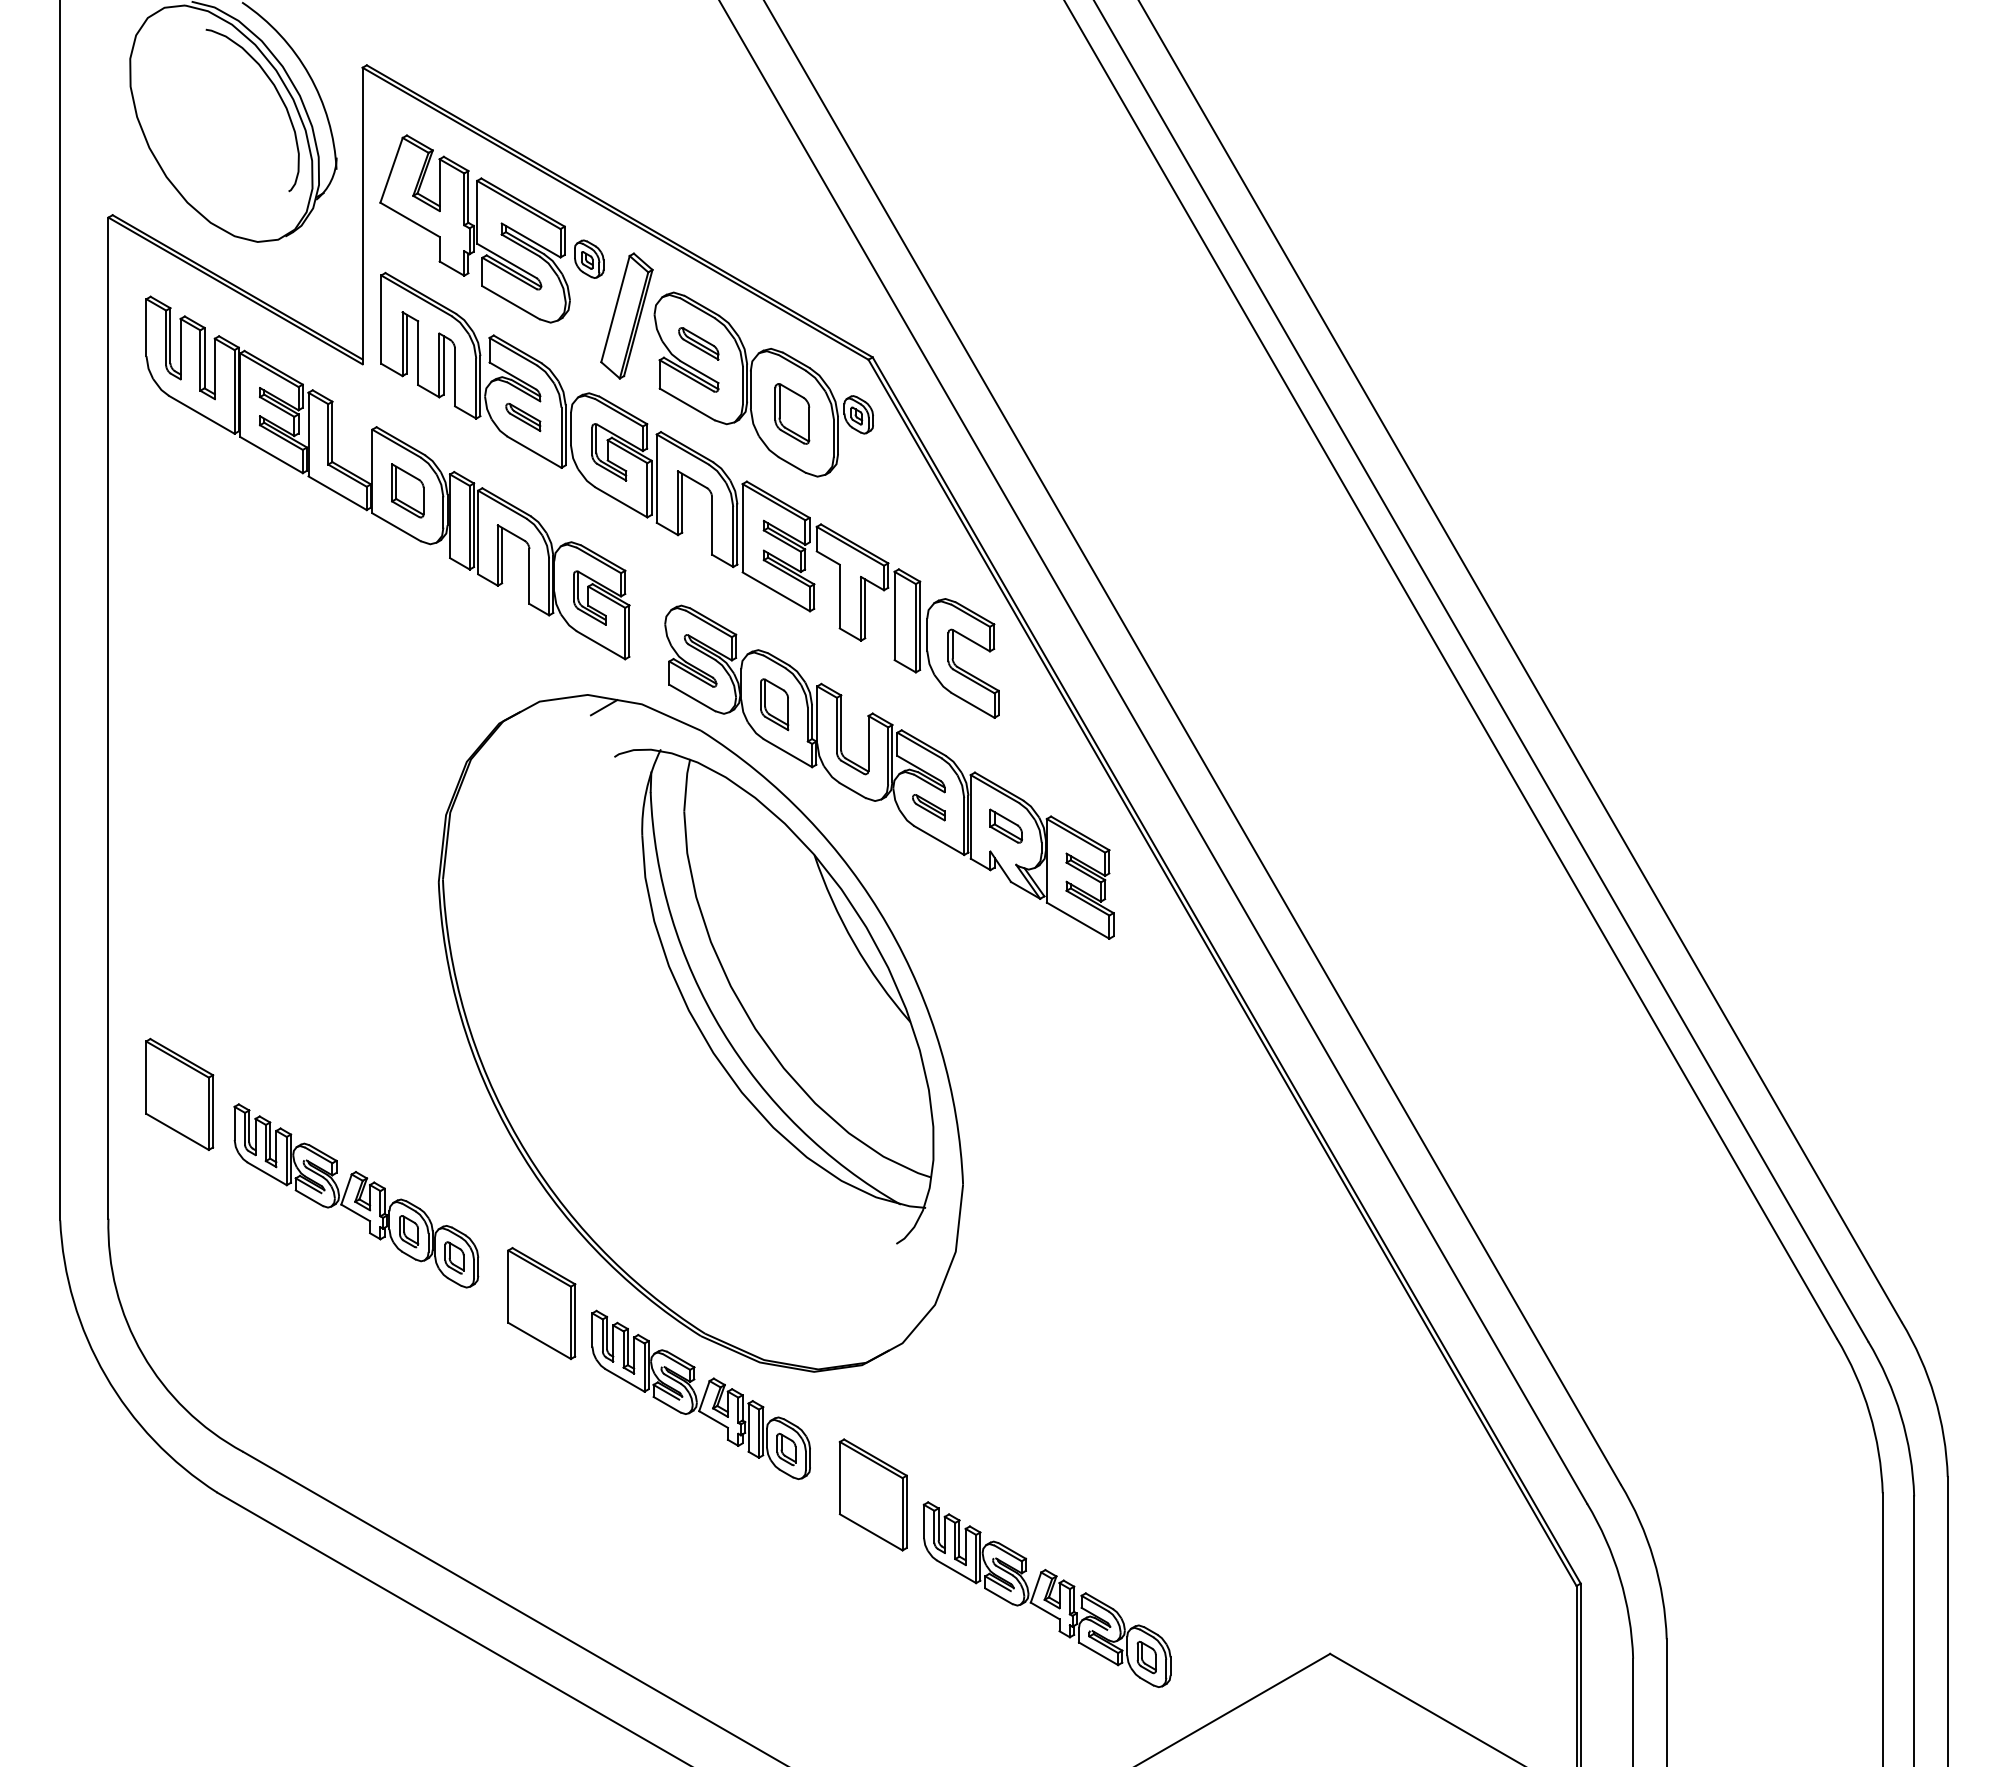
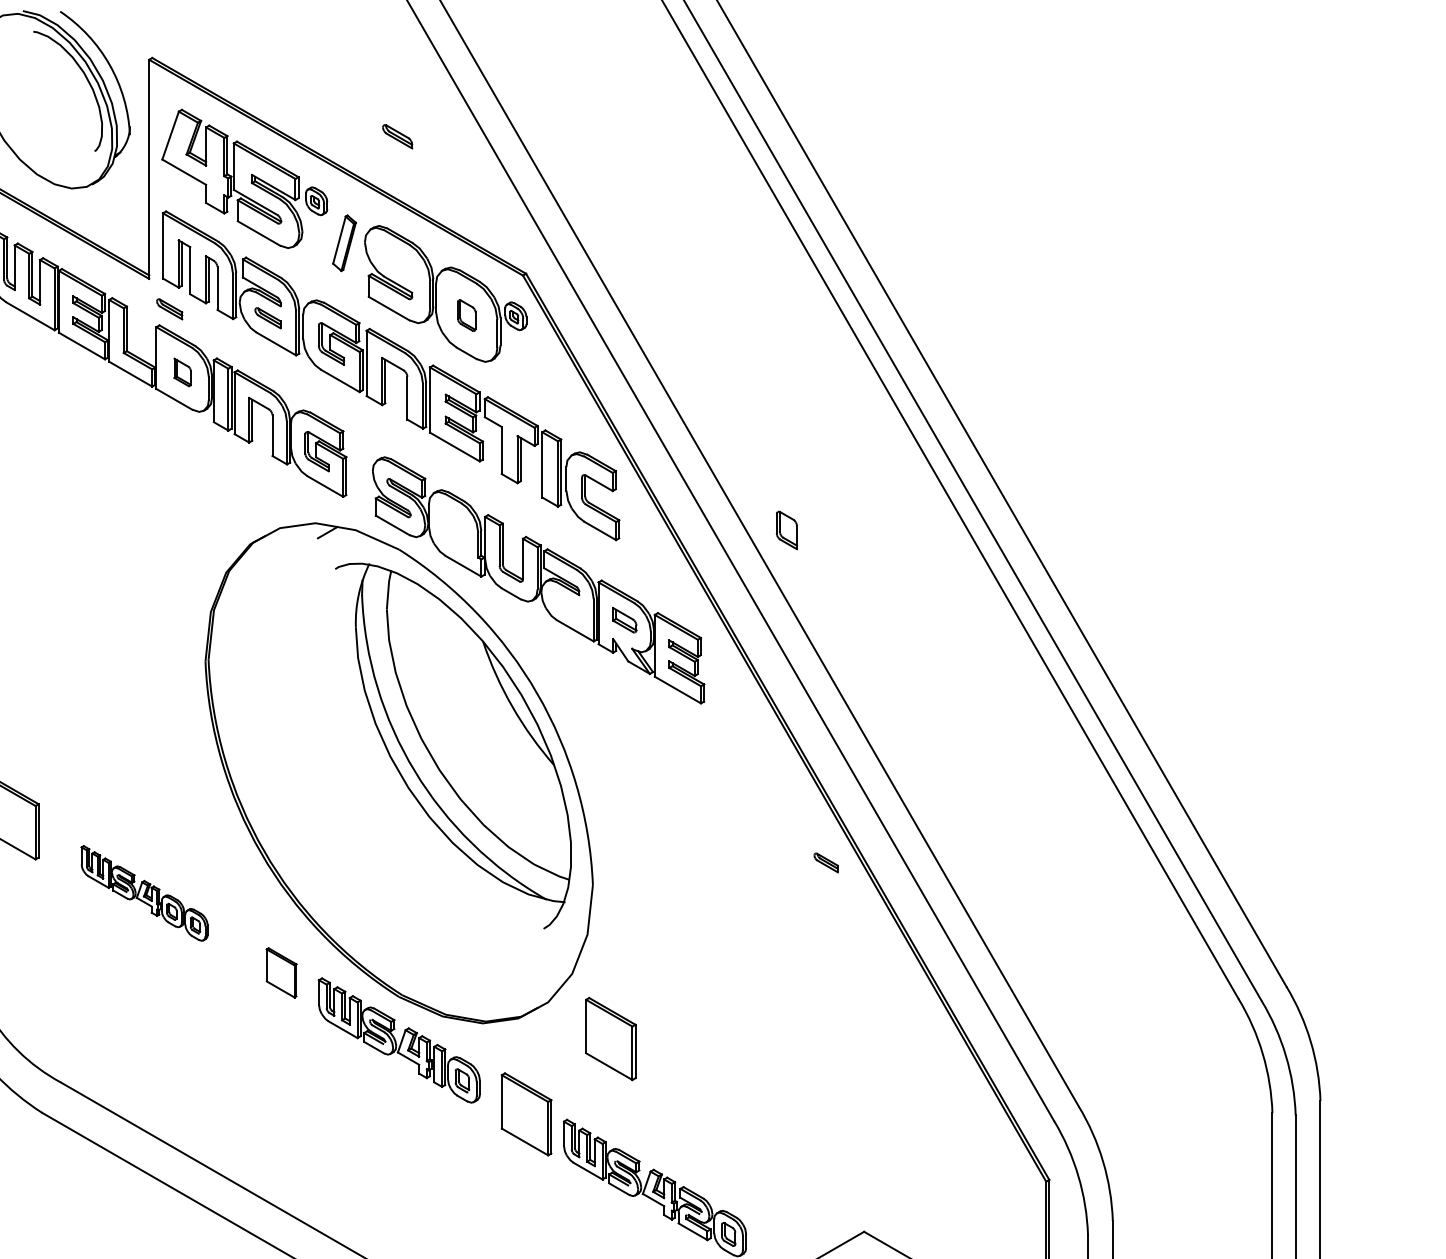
part: (626, 315) -> (344, 242), size x0.6
part: (698, 343) -> (397, 136), moved
part: (390, 405) -> (169, 309), added
part: (792, 413) -> (466, 315), size x0.7
part: (407, 490) -> (182, 372), size x0.7
part: (774, 704) -> (786, 530), moved
part: (928, 807) -> (825, 862), moved
part: (356, 1195) -> (144, 893), size x0.7
part: (541, 1303) -> (281, 972), size x0.6
part: (986, 1392) -> (610, 1038), added

